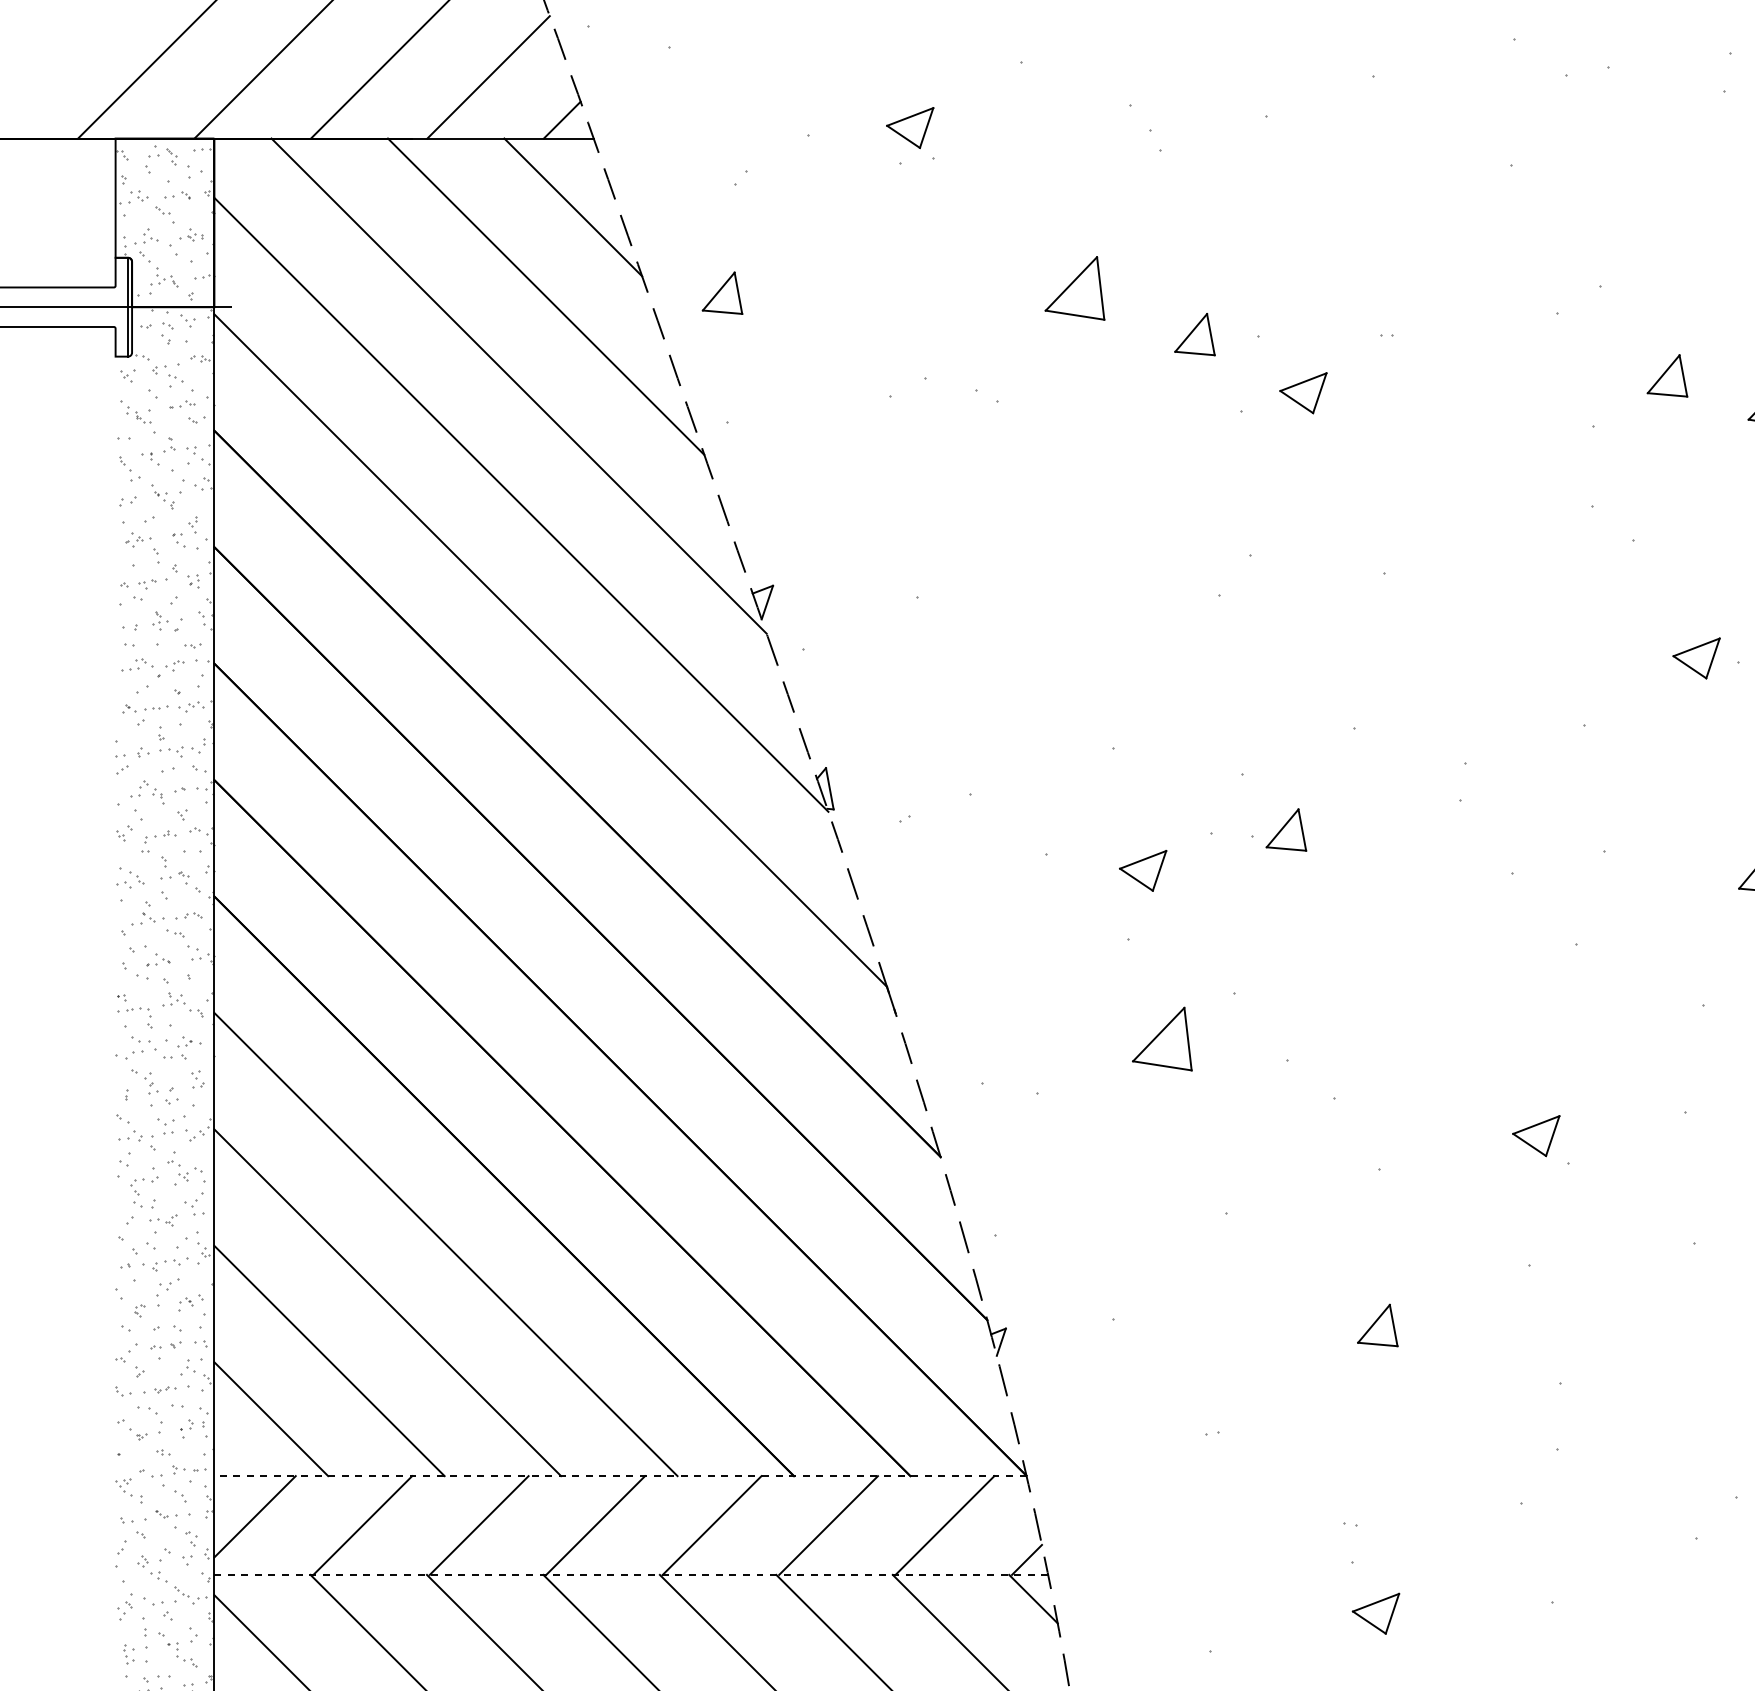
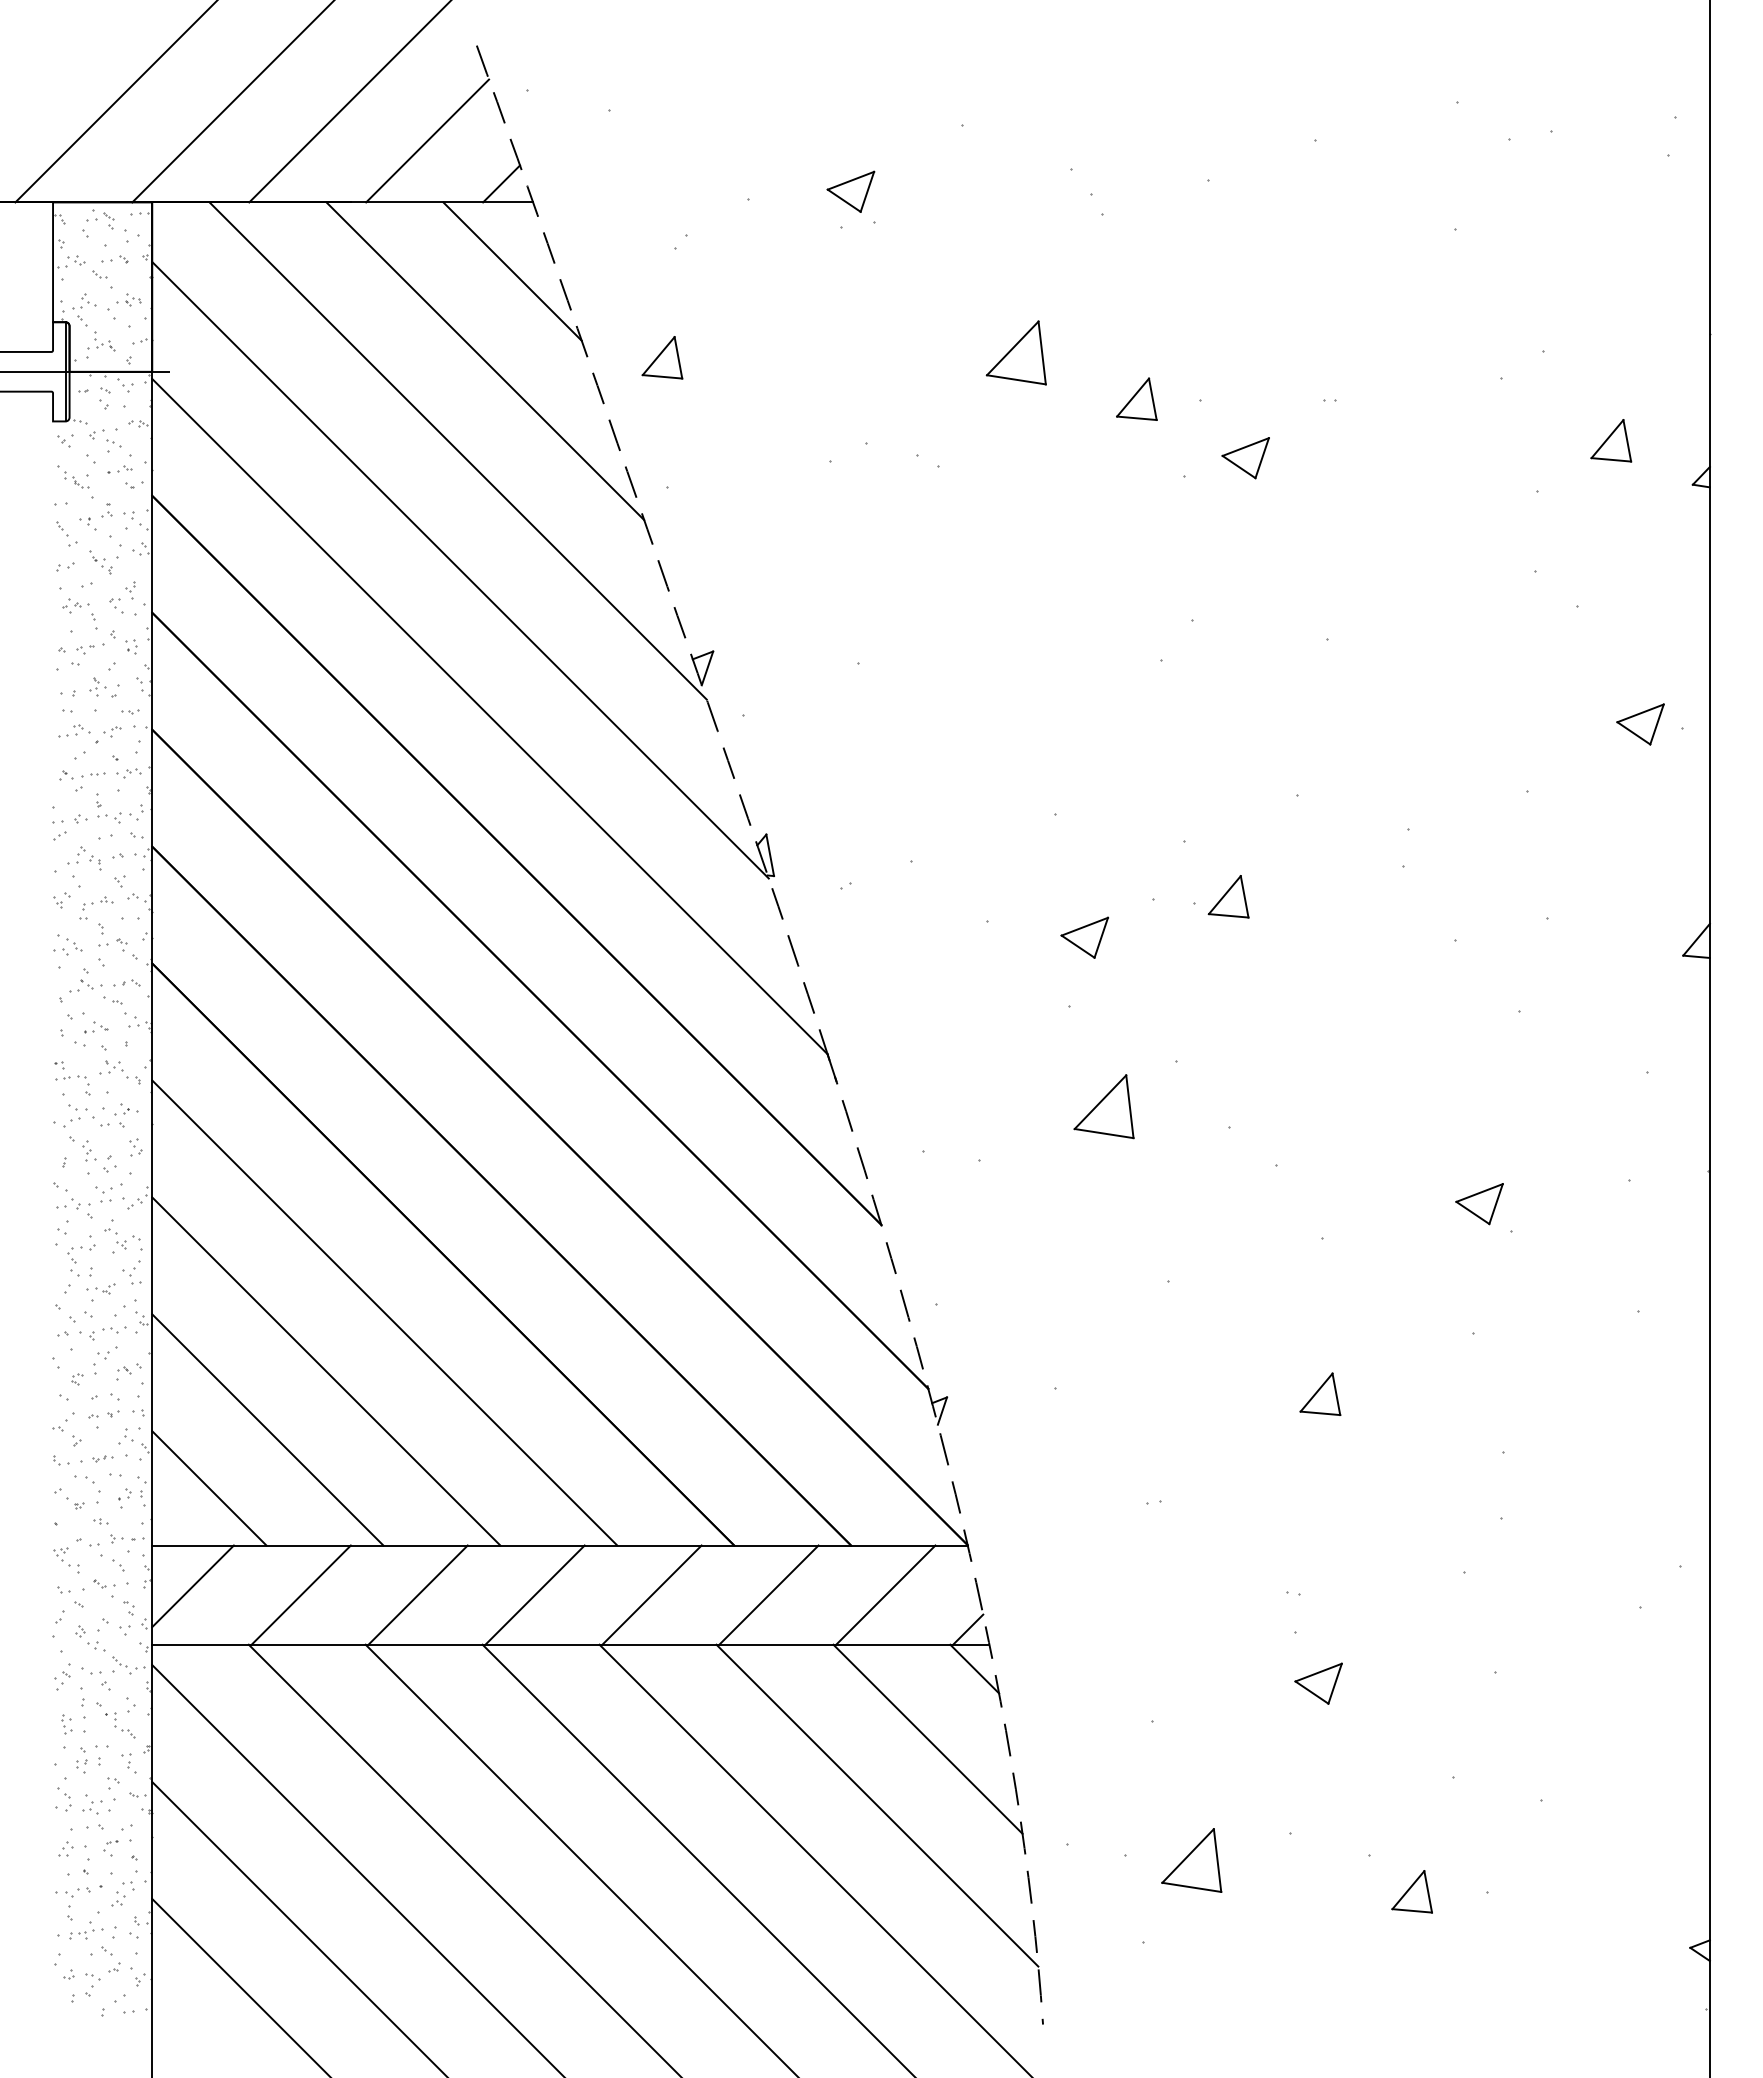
line: (620, 1476) -> (560, 1545), dashed -> solid
line: (630, 1574) -> (570, 1644), dashed -> solid

